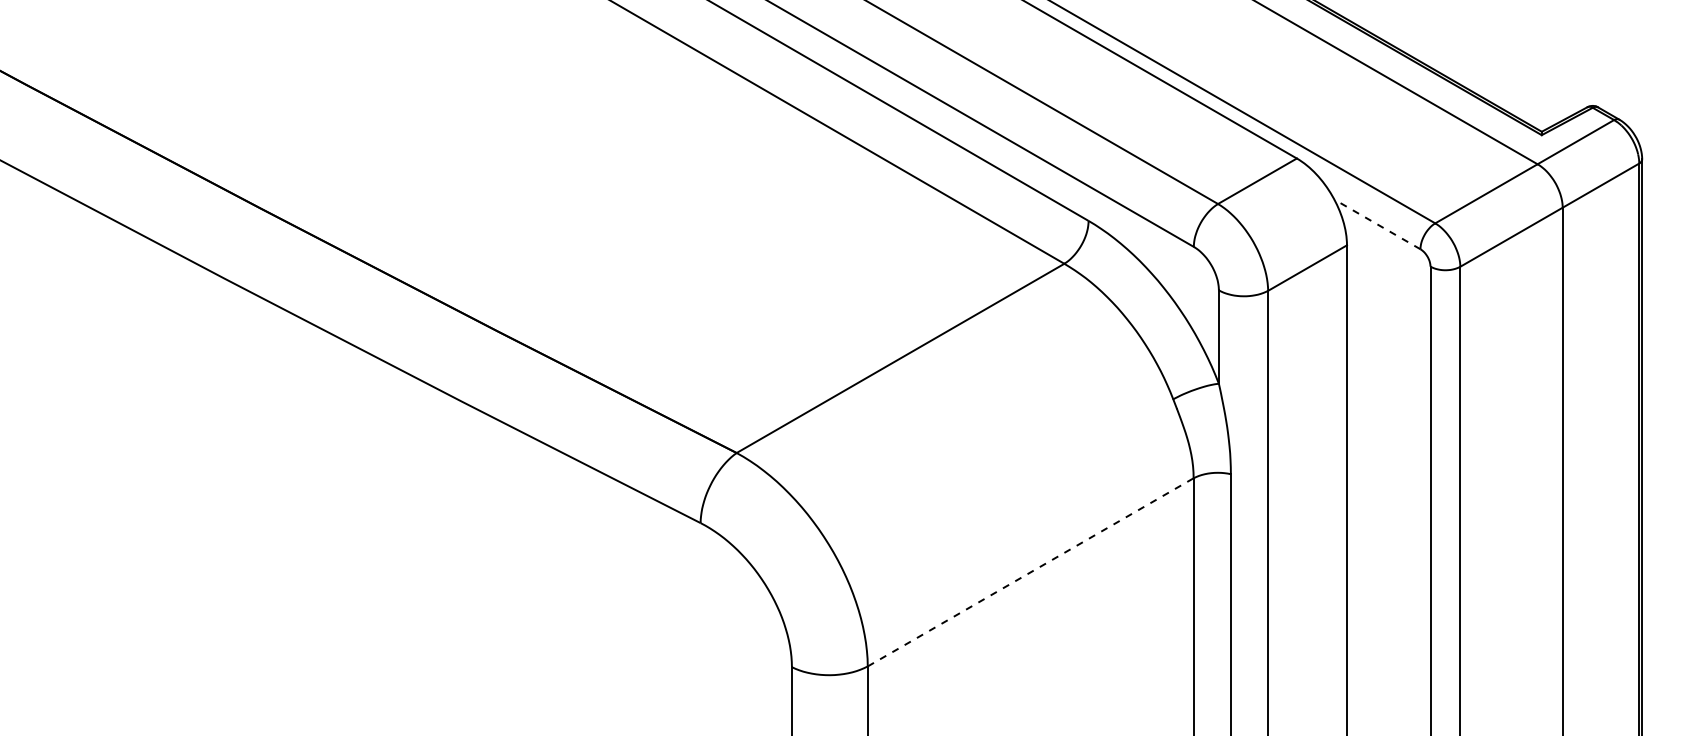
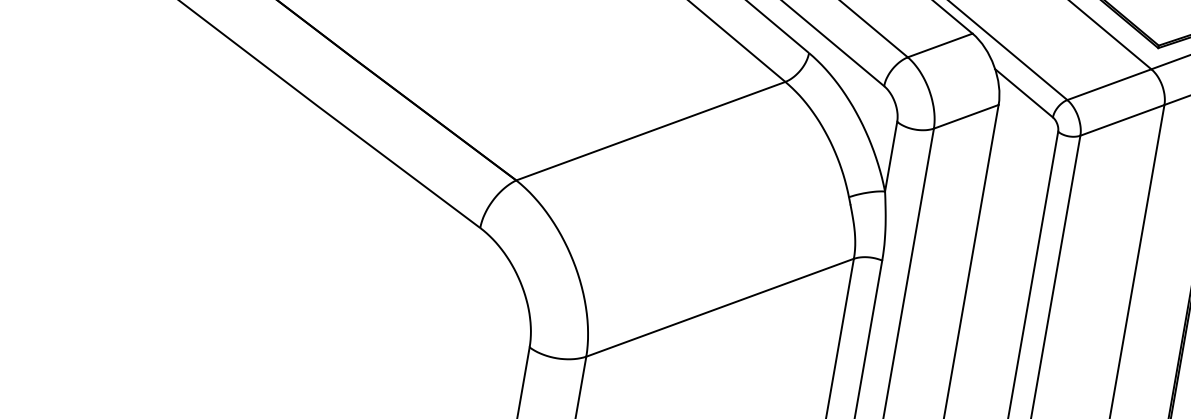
line: (1377, 224) -> (1024, 93), dashed -> solid
line: (1031, 572) -> (720, 307), dashed -> solid

